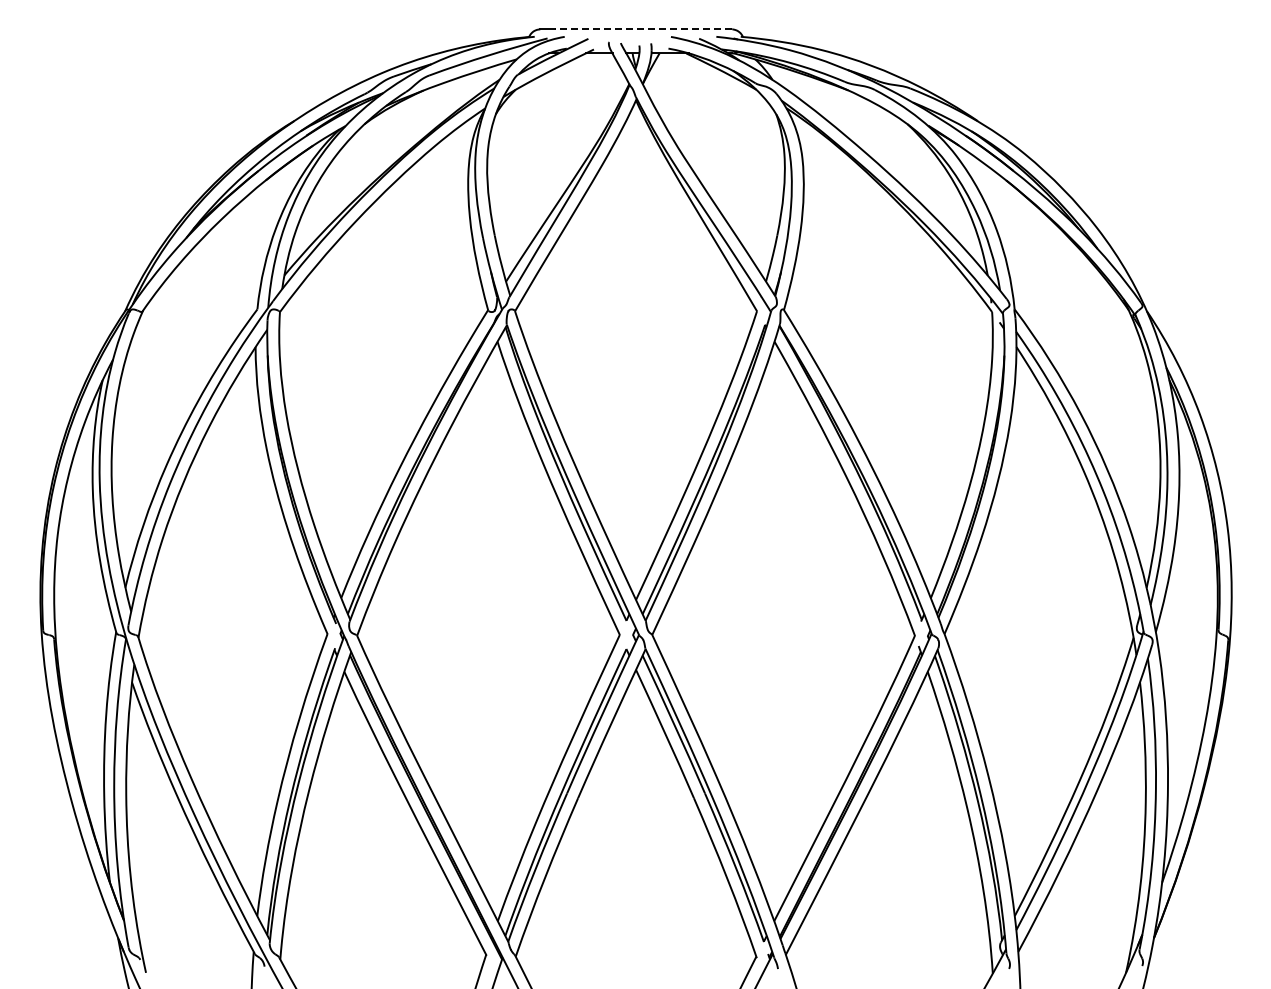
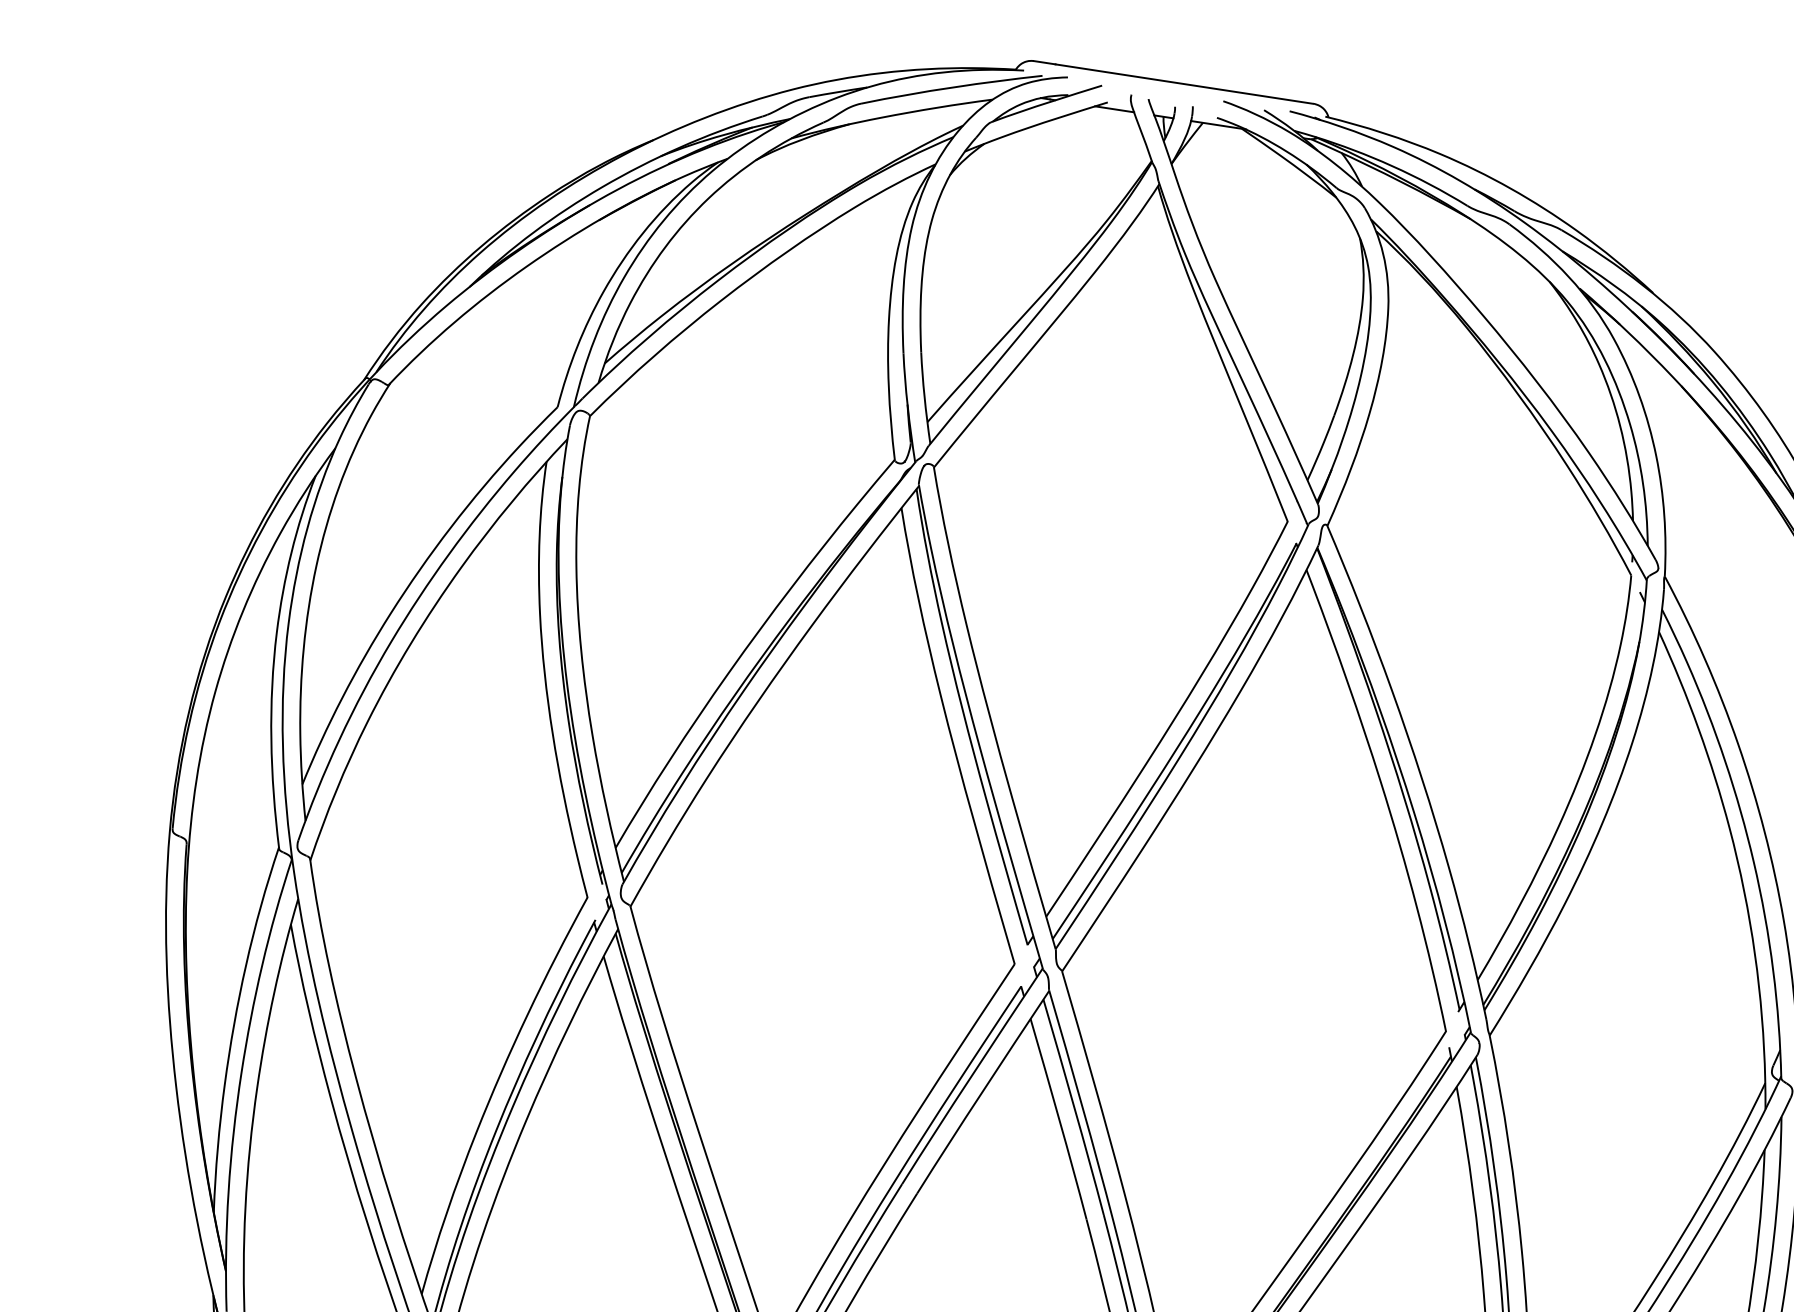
line: (642, 29) -> (1183, 84), dashed -> solid

